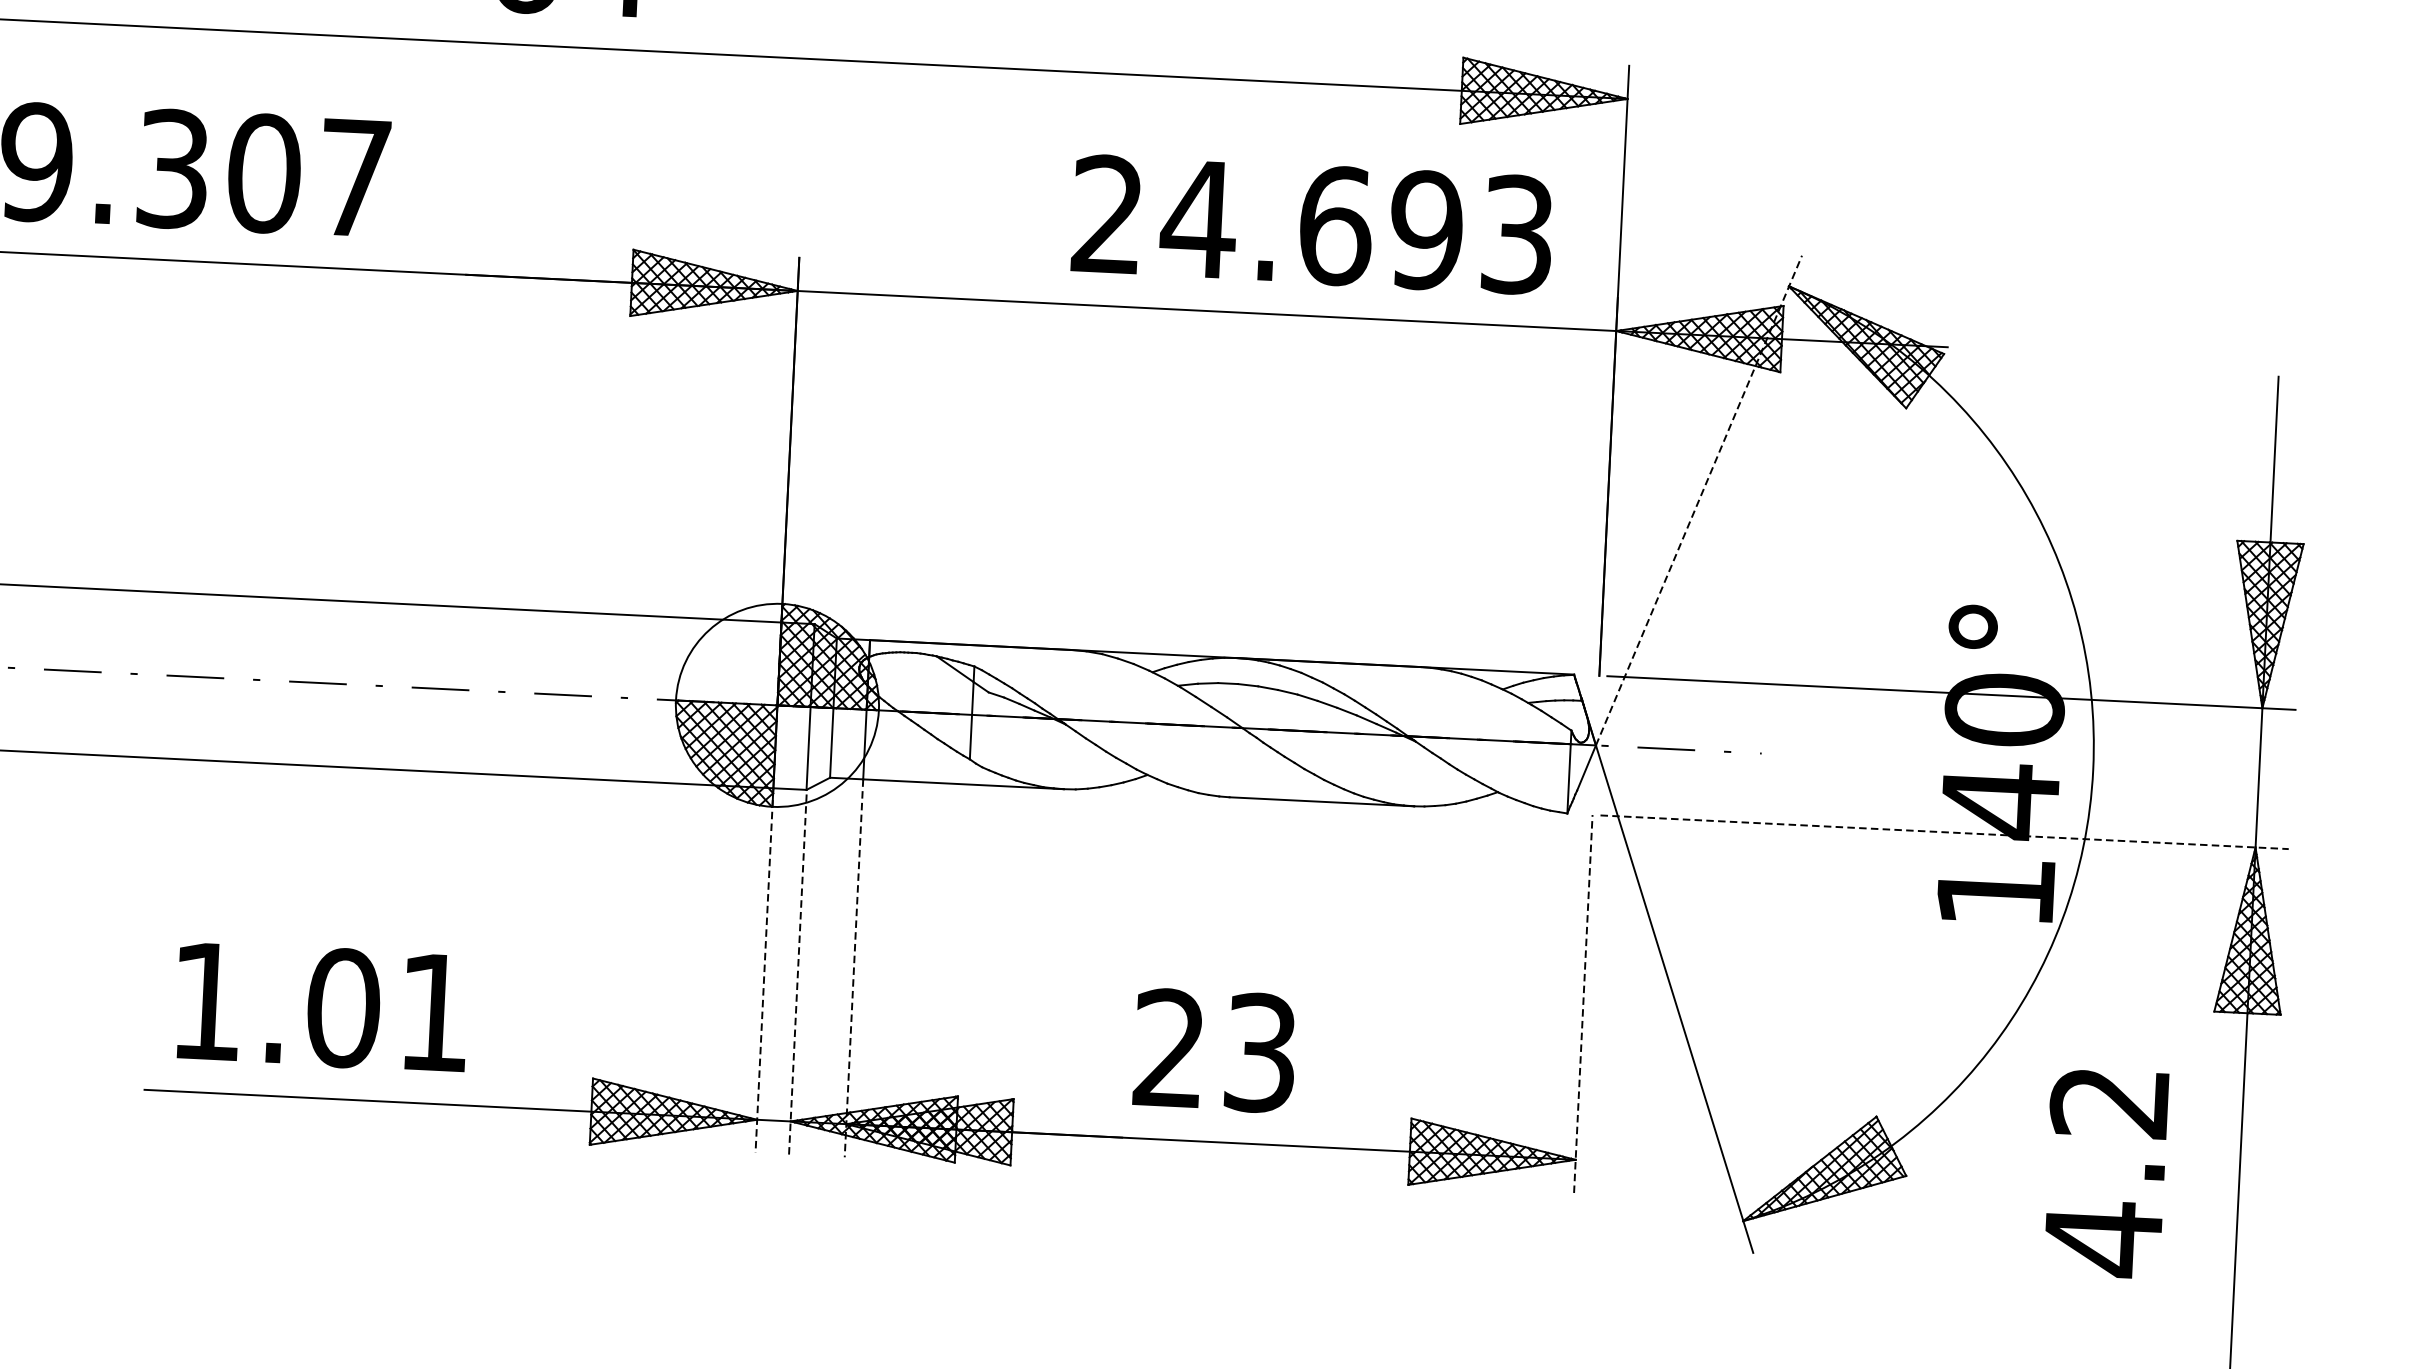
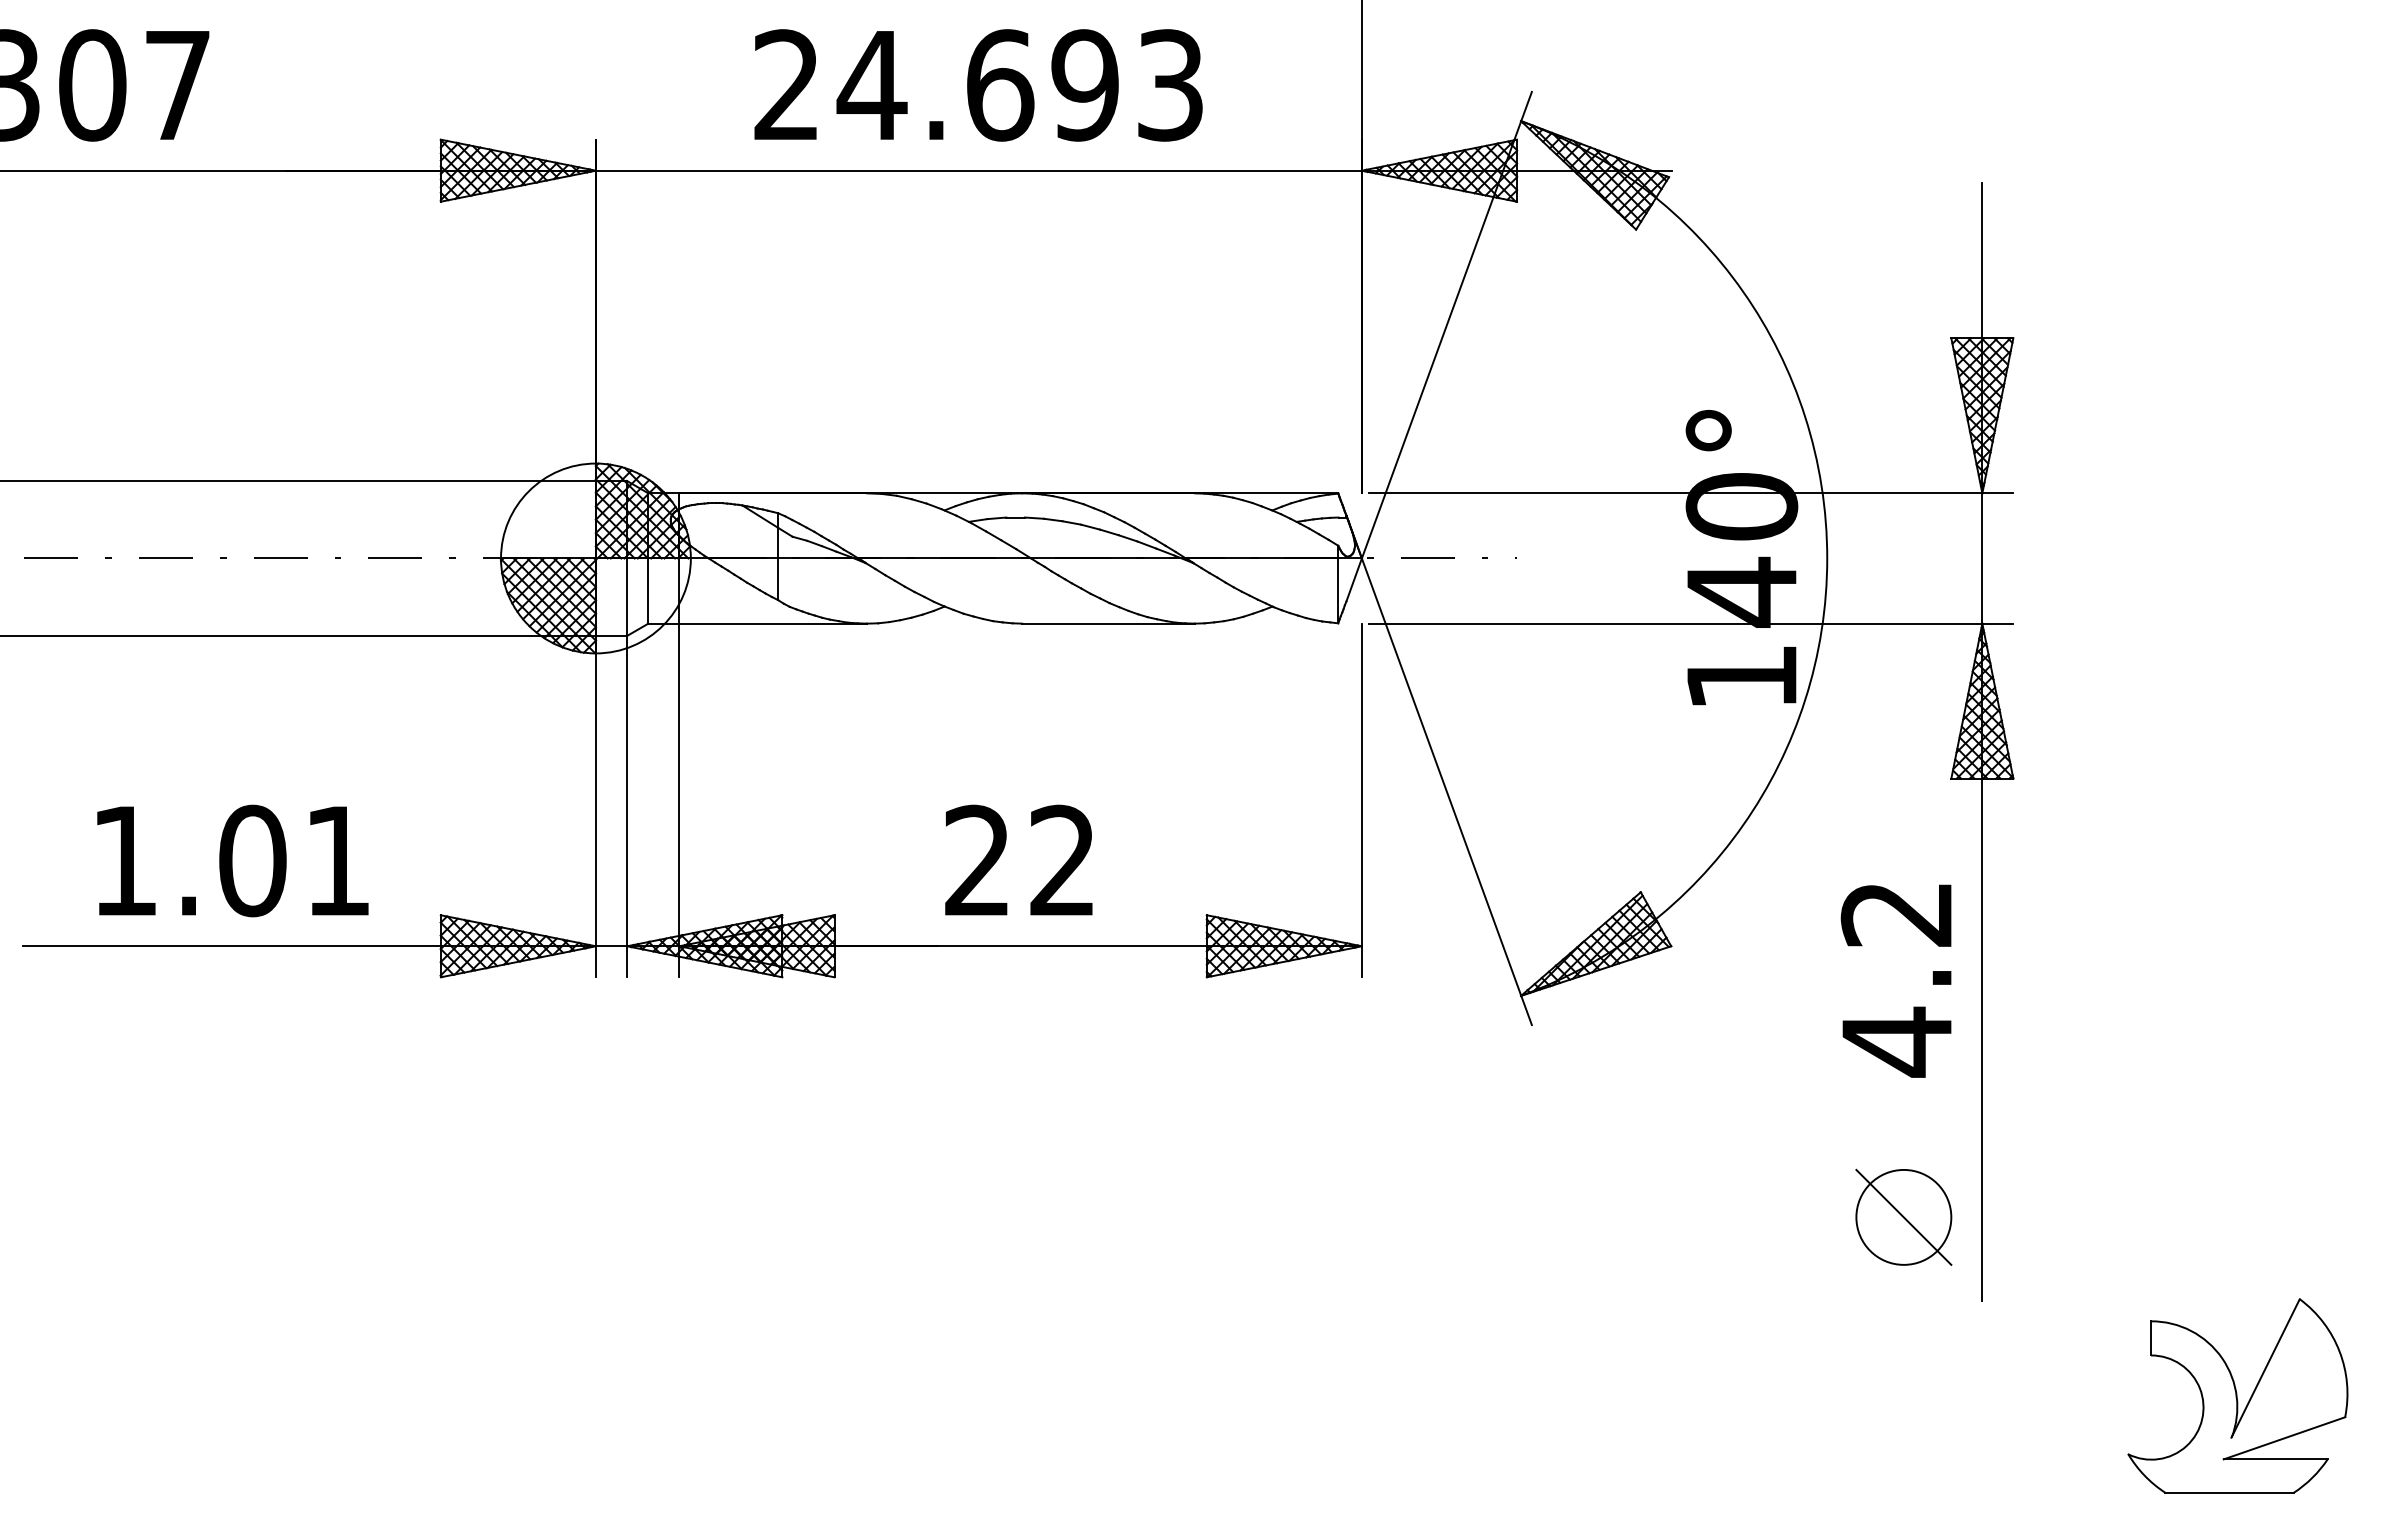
text: (1312, 224) -> (978, 85), moved
line: (1699, 499) -> (1447, 324), dashed -> solid
line: (1944, 832) -> (1691, 623), dashed -> solid
line: (854, 968) -> (679, 800), dashed -> solid
line: (764, 970) -> (595, 806), dashed -> solid
line: (798, 972) -> (627, 806), dashed -> solid
line: (1582, 1004) -> (1361, 800), dashed -> solid
text: (321, 1006) -> (232, 860), moved
text: (1260, 1052) -> (1062, 860), 23 -> 22
text: (2104, 1173) -> (1895, 980), moved

